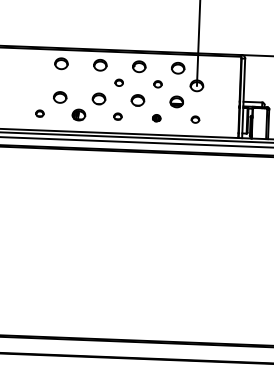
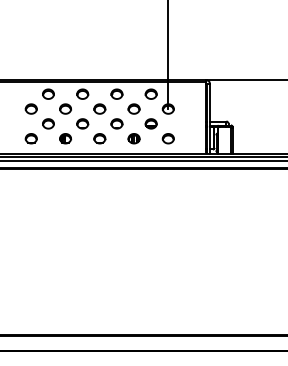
part: (40, 79) -> (30, 108), added
part: (80, 80) -> (65, 108), added
part: (118, 82) -> (99, 108), size x1.67
part: (157, 83) -> (133, 108), size x1.67
part: (39, 113) -> (30, 138), size x1.67
part: (117, 116) -> (99, 138), size x1.67
part: (156, 117) -> (133, 138), size x1.67
part: (194, 119) -> (167, 138), size x1.67

